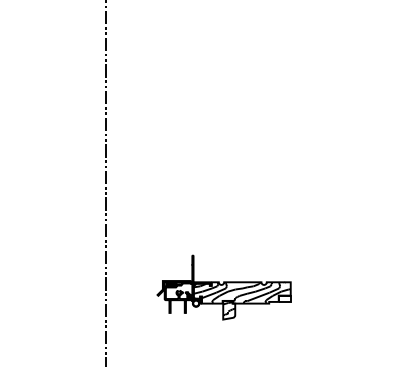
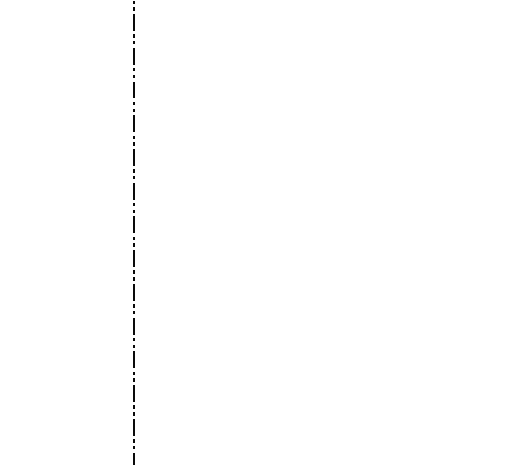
part: (223, 287) -> (283, 364), removed

